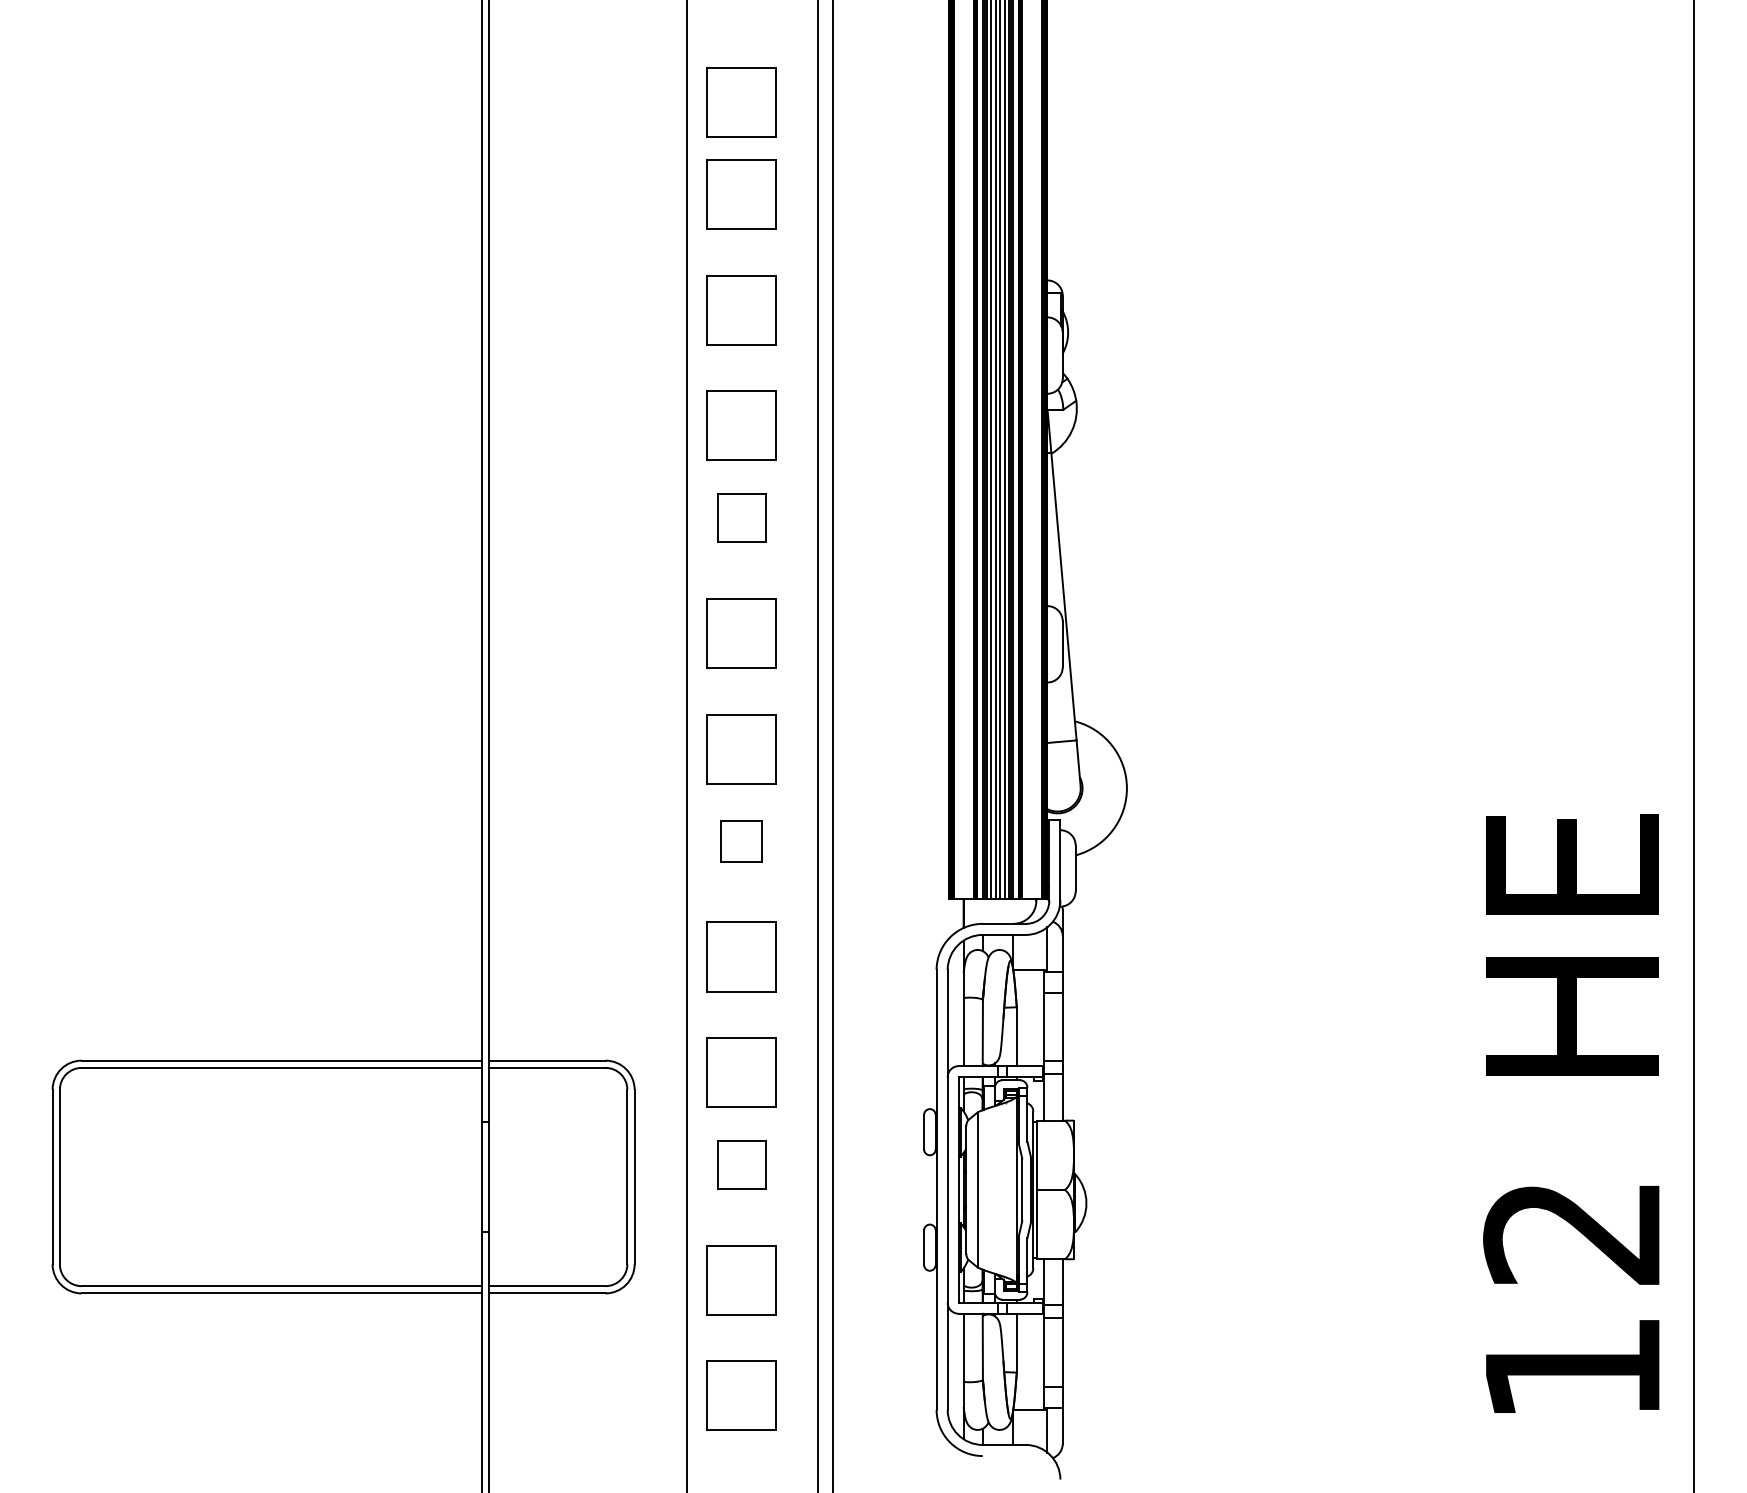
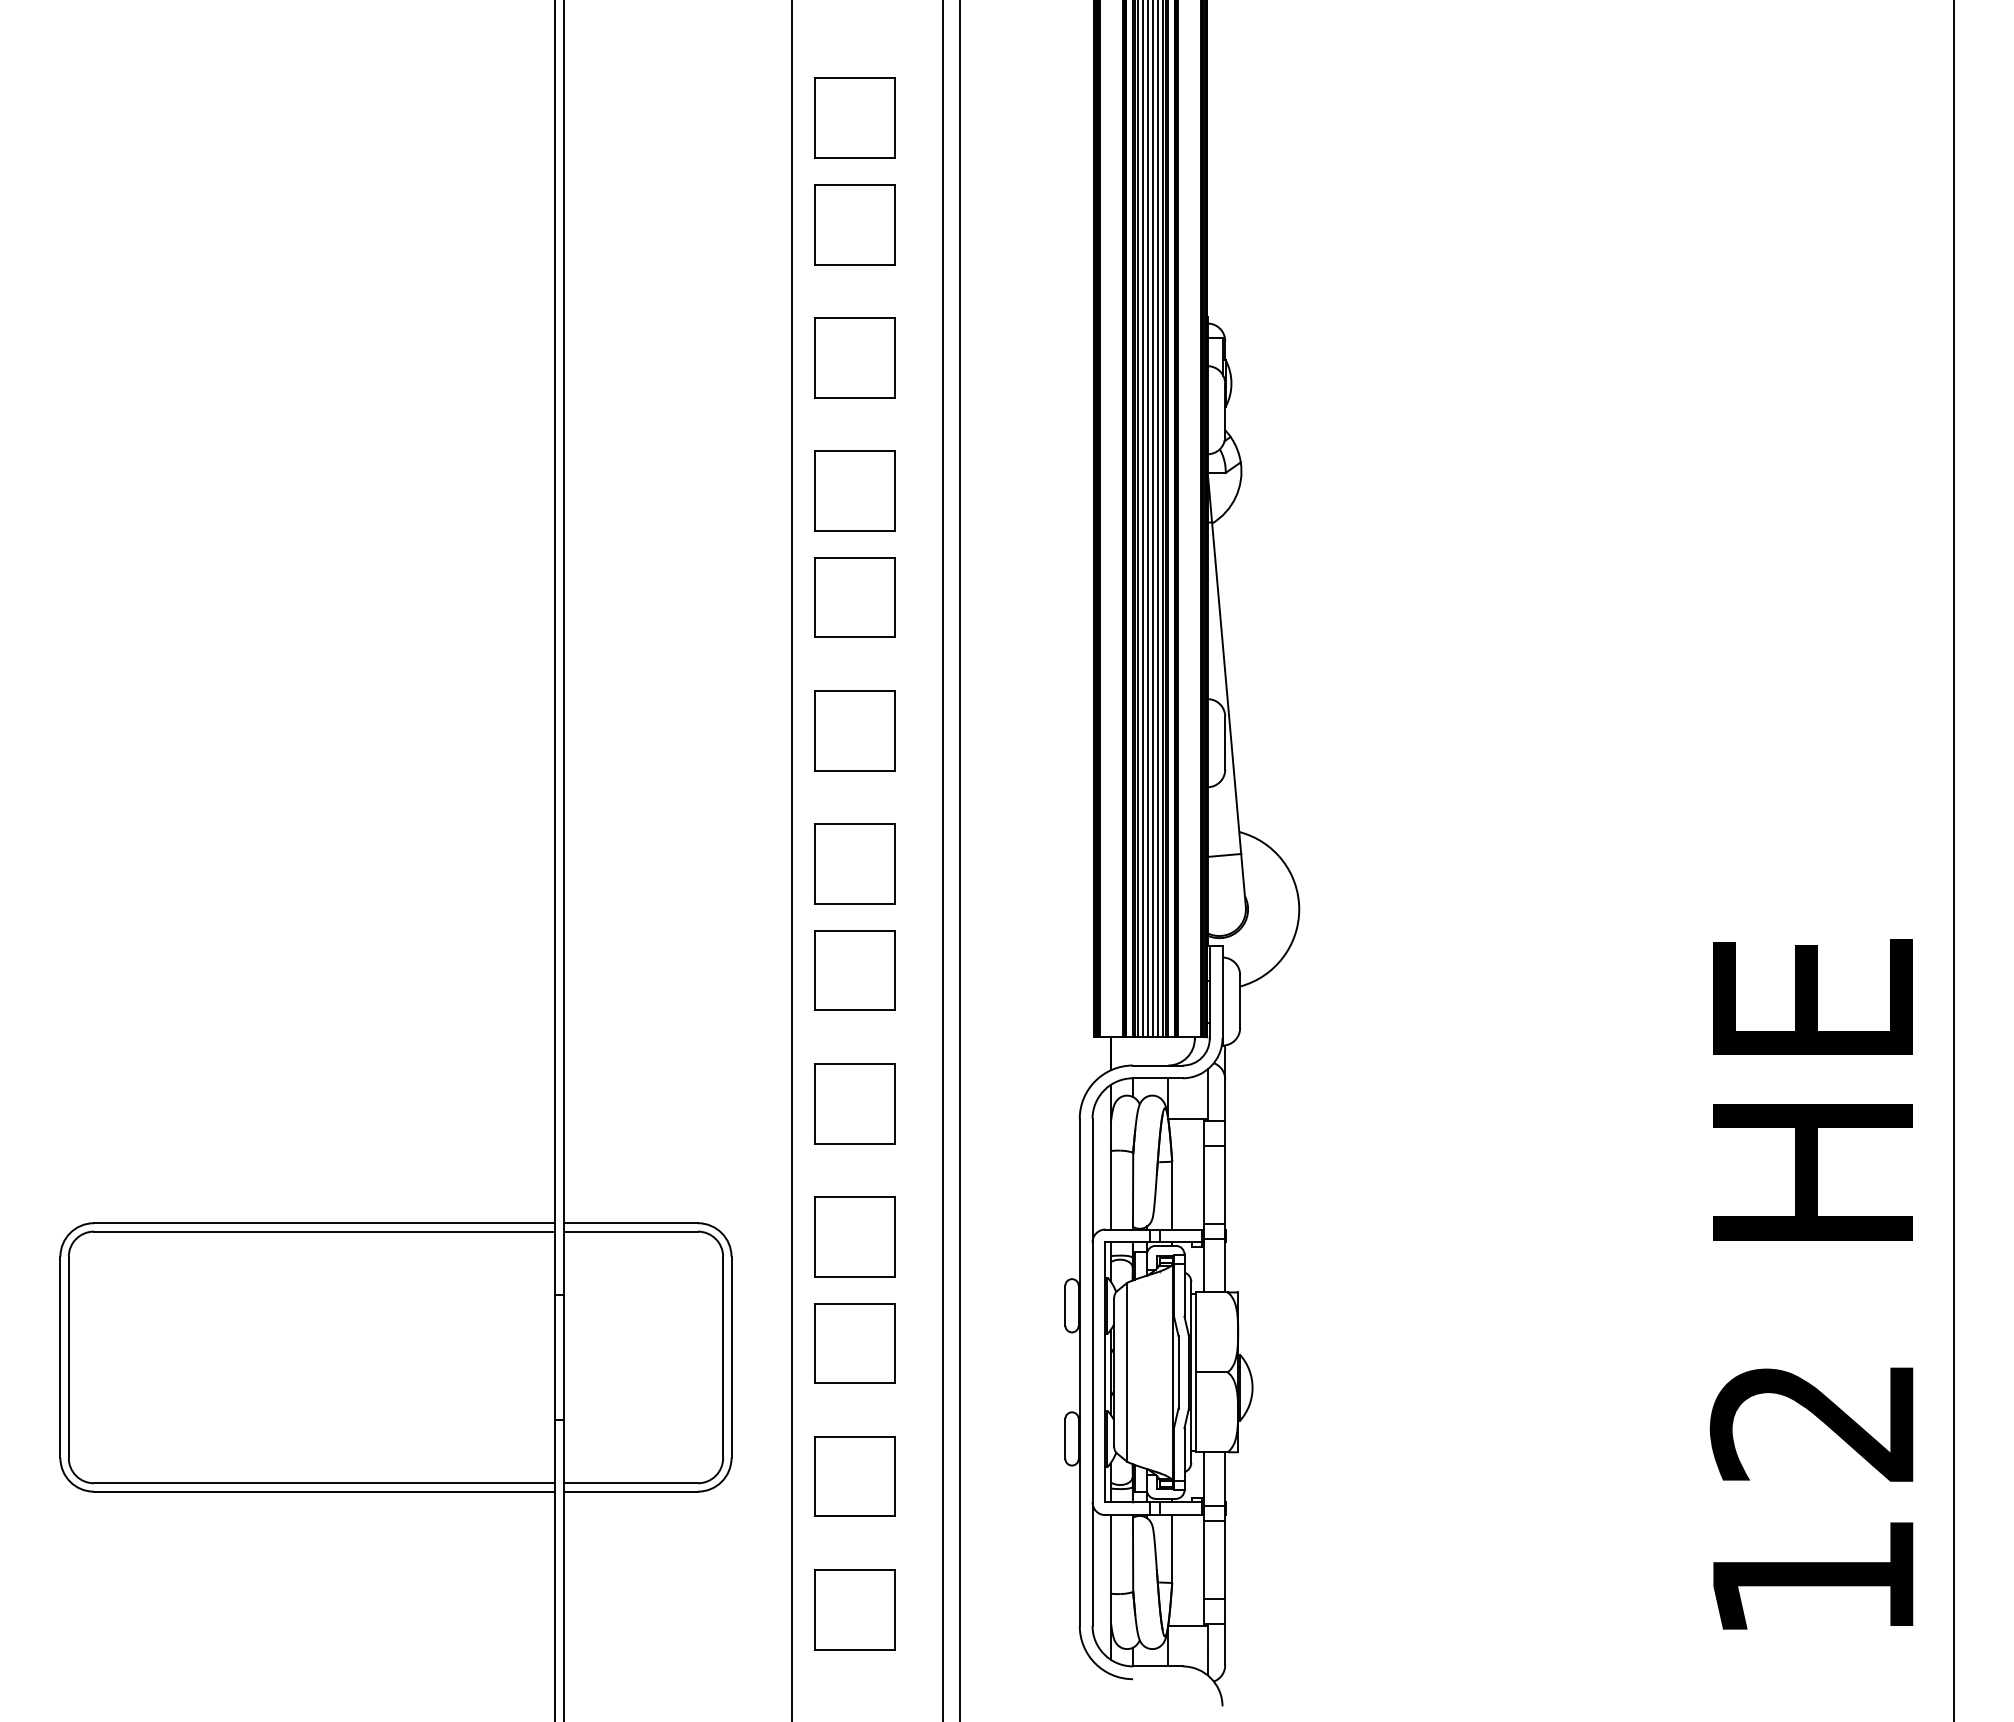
part: (741, 517) -> (854, 597), size x1.43
part: (741, 841) -> (854, 970), size x1.67
part: (741, 1164) -> (854, 1343), size x1.43

